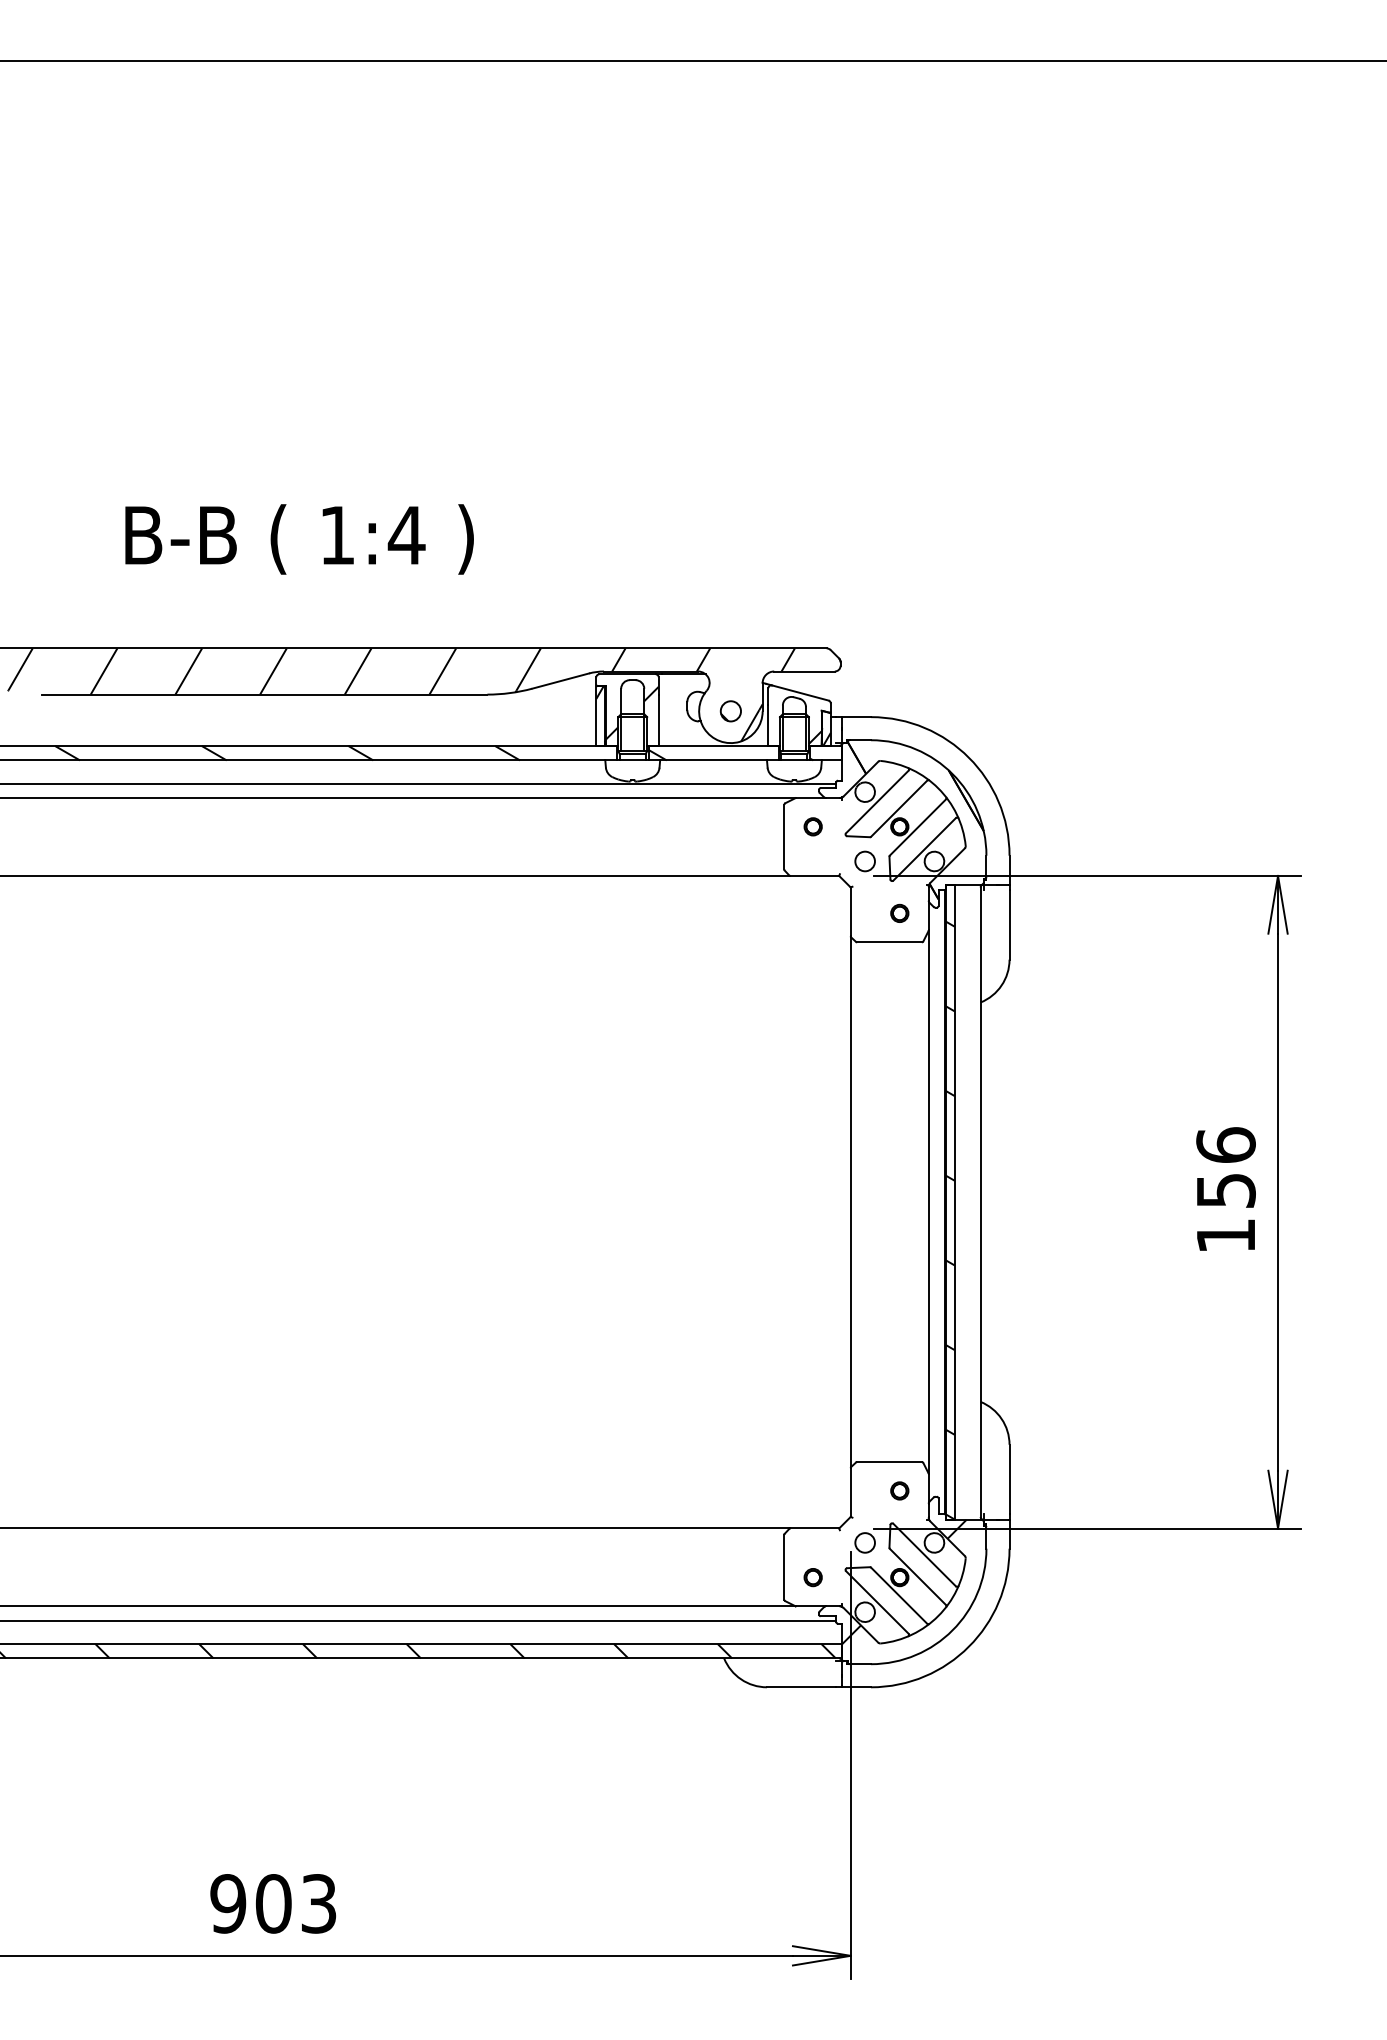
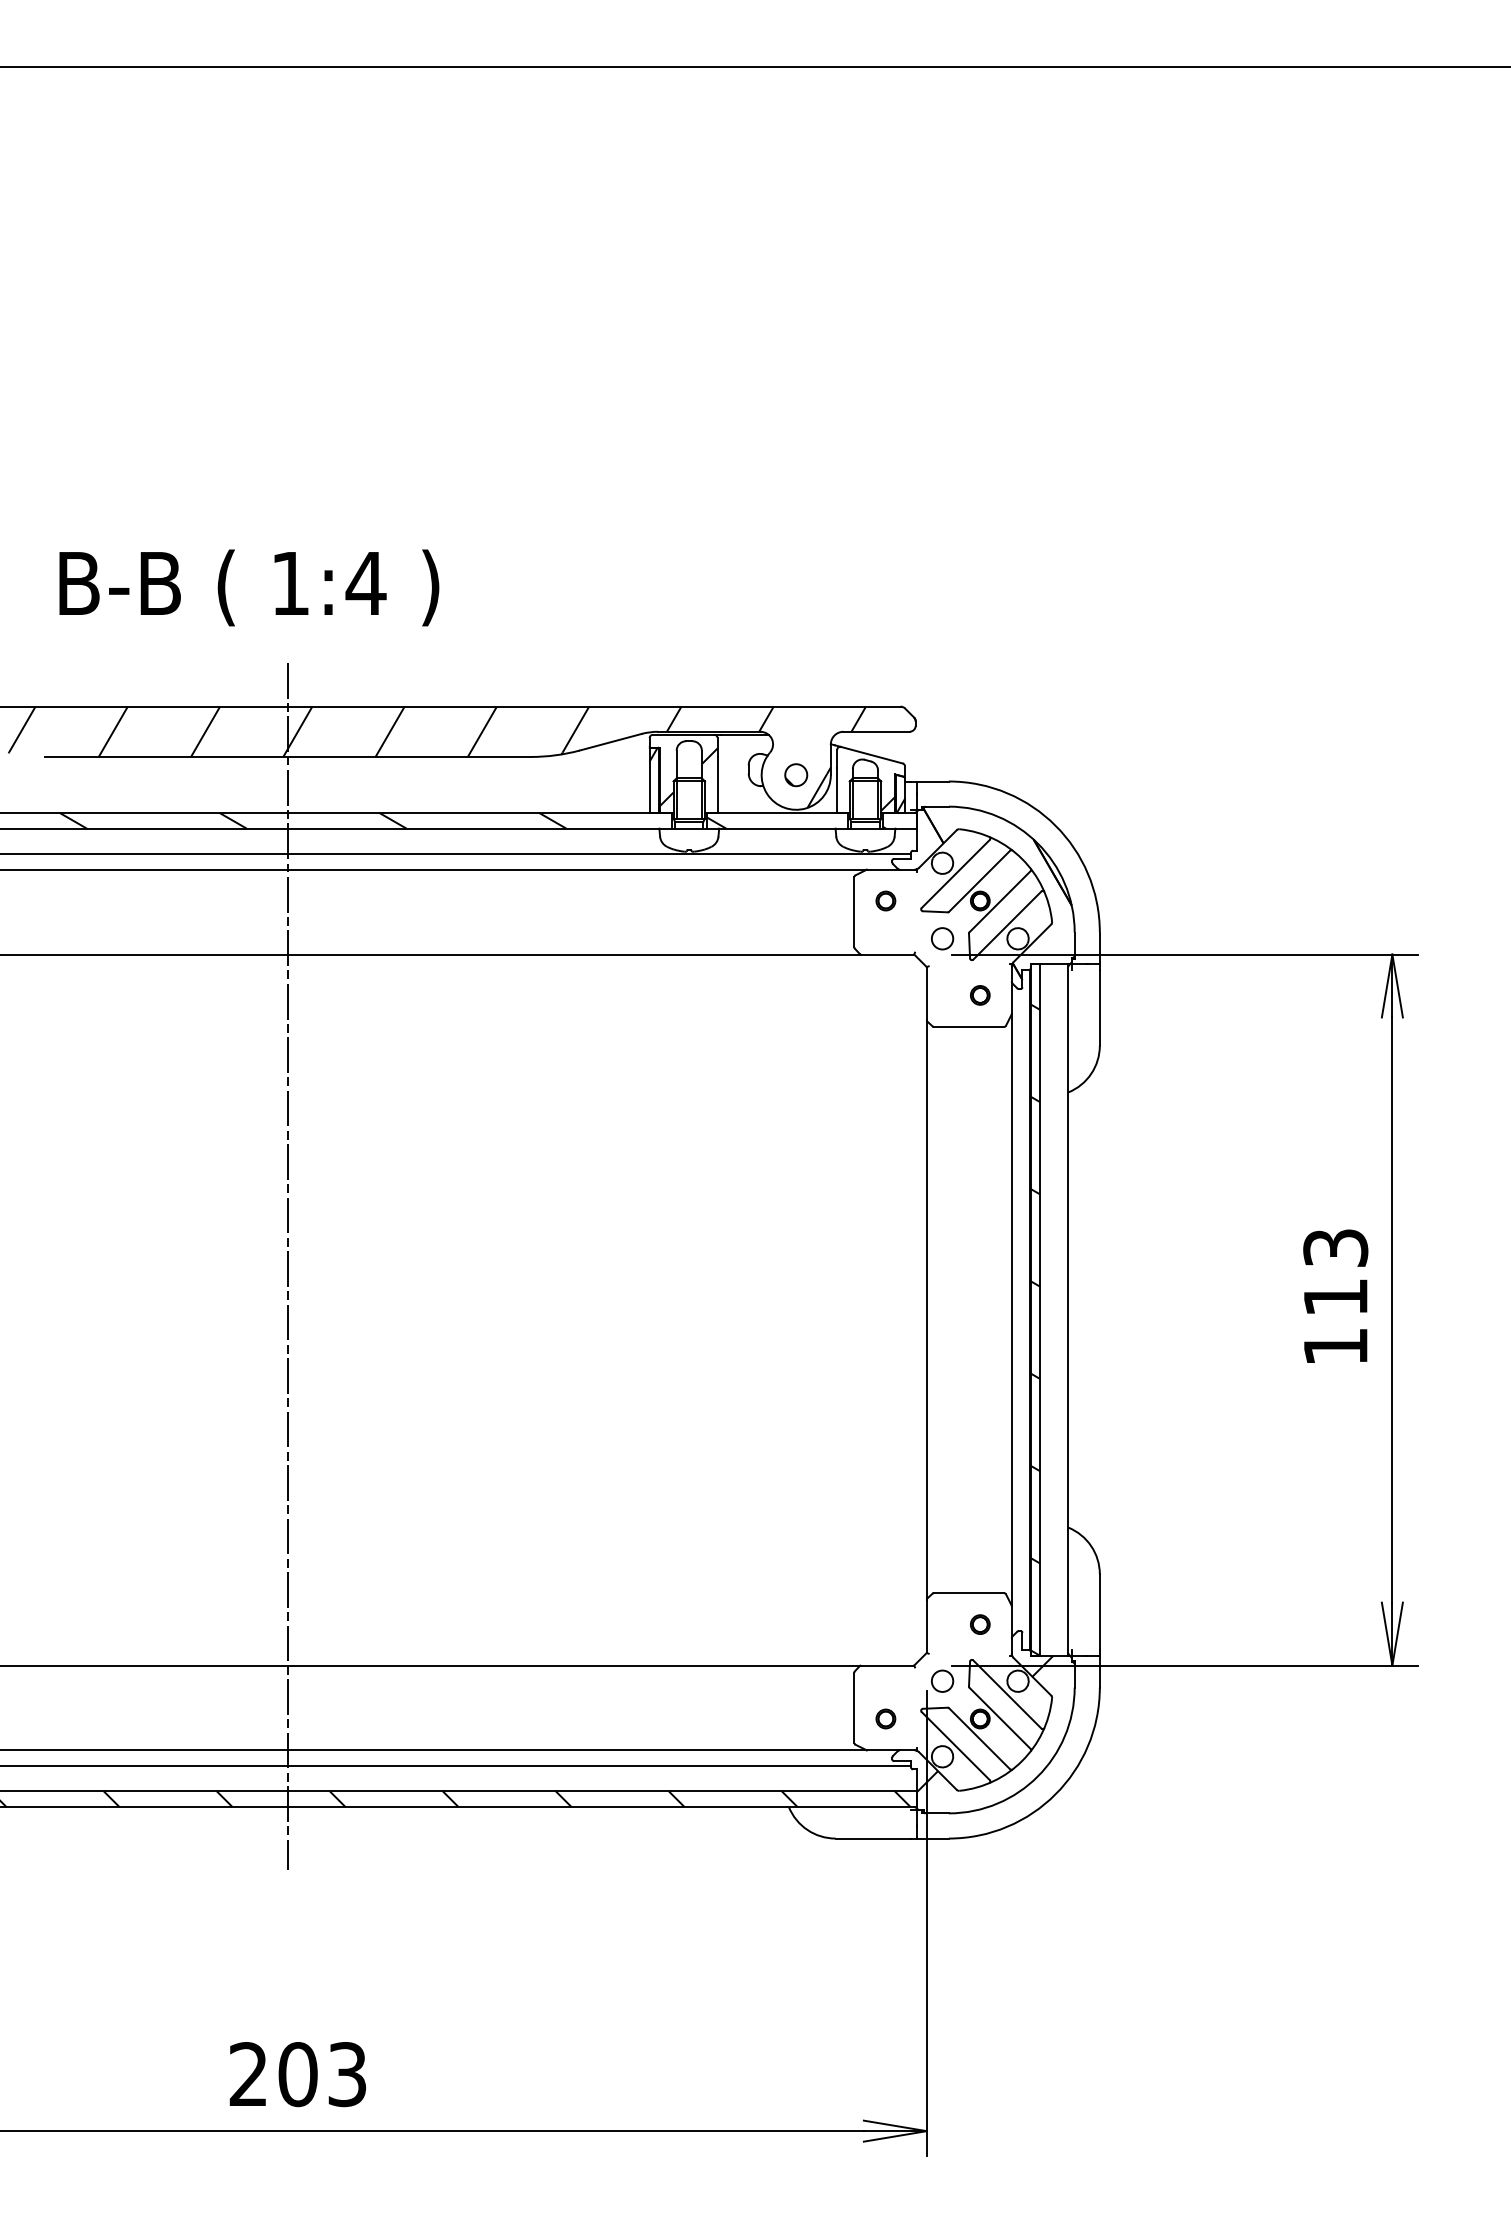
text: (299, 539) -> (249, 587), moved
line: (264, 1162) -> (288, 1266), added
text: (1225, 1167) -> (1335, 1272), 156 -> 113
text: (228, 1903) -> (248, 2074), 903 -> 203

